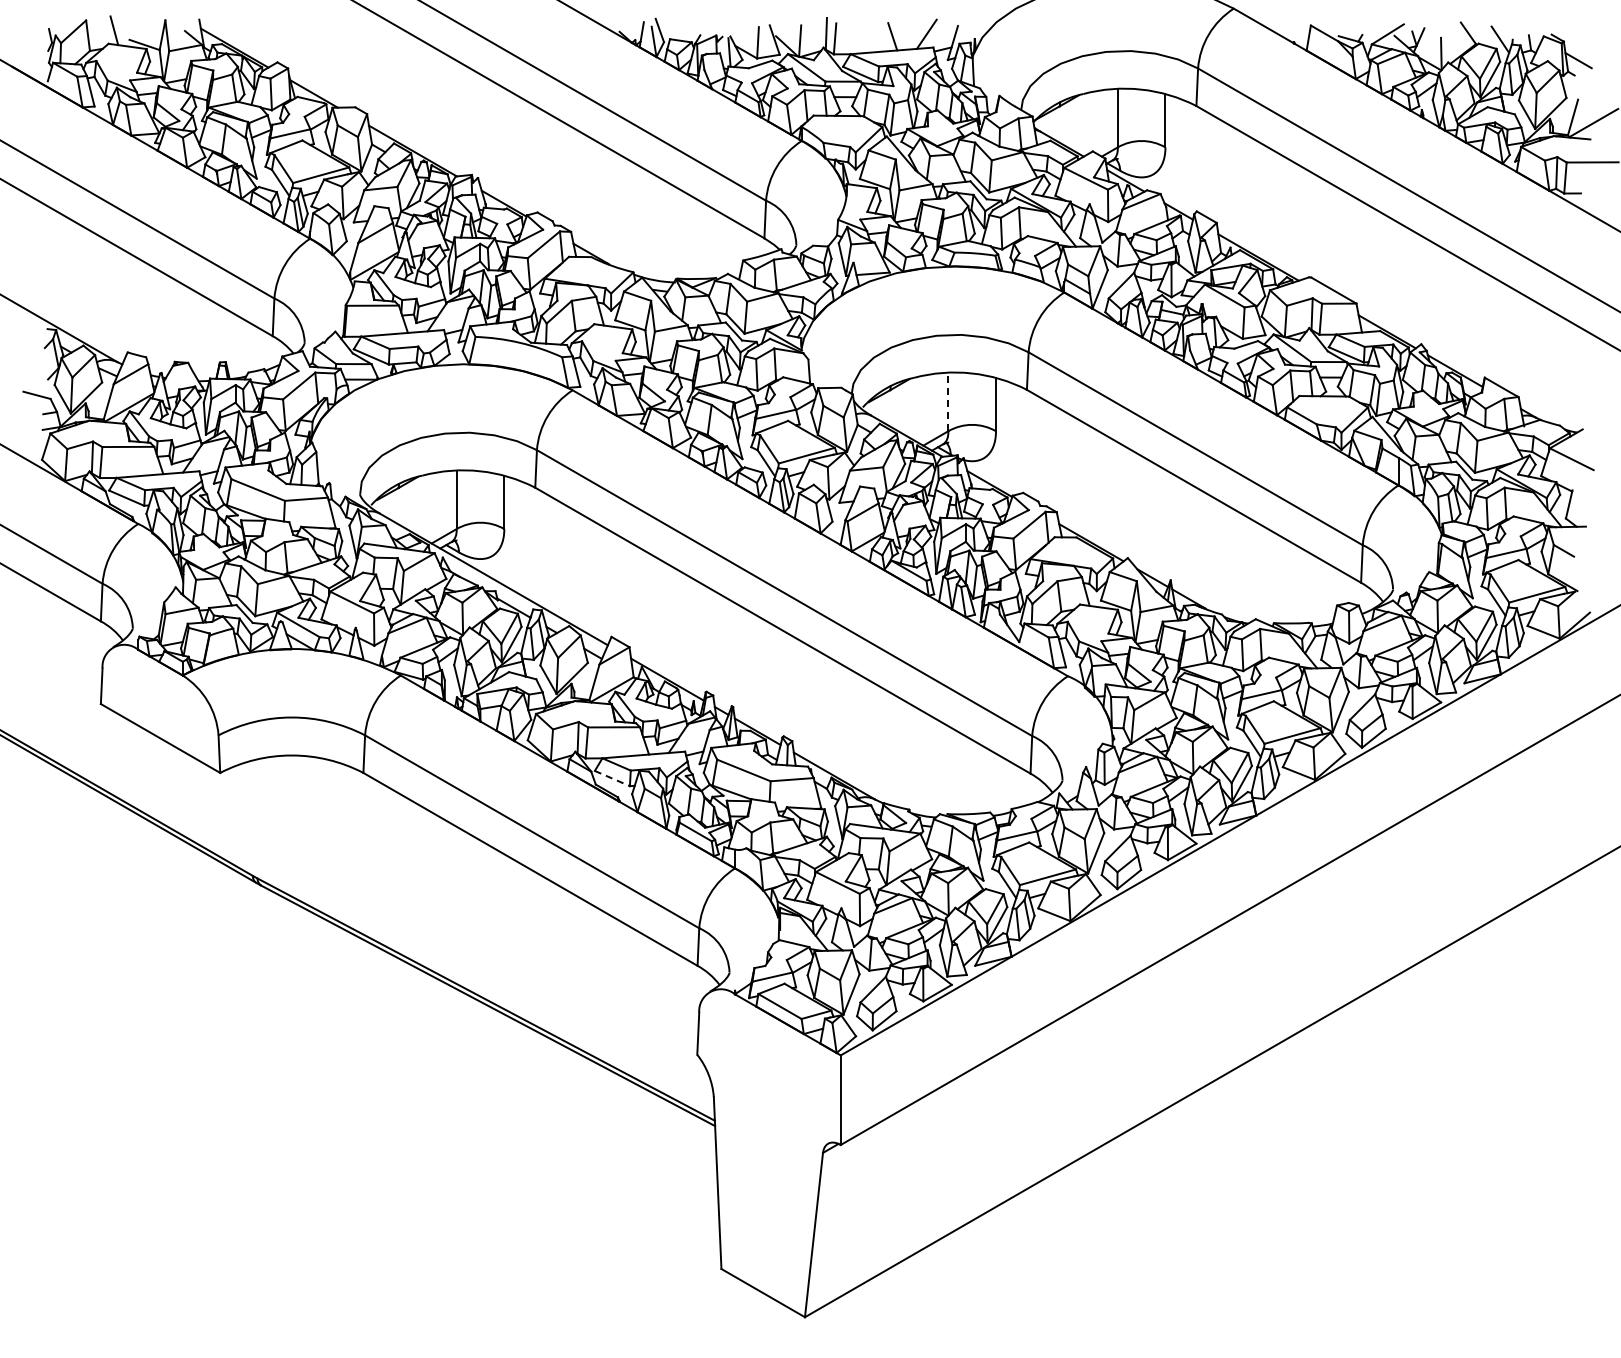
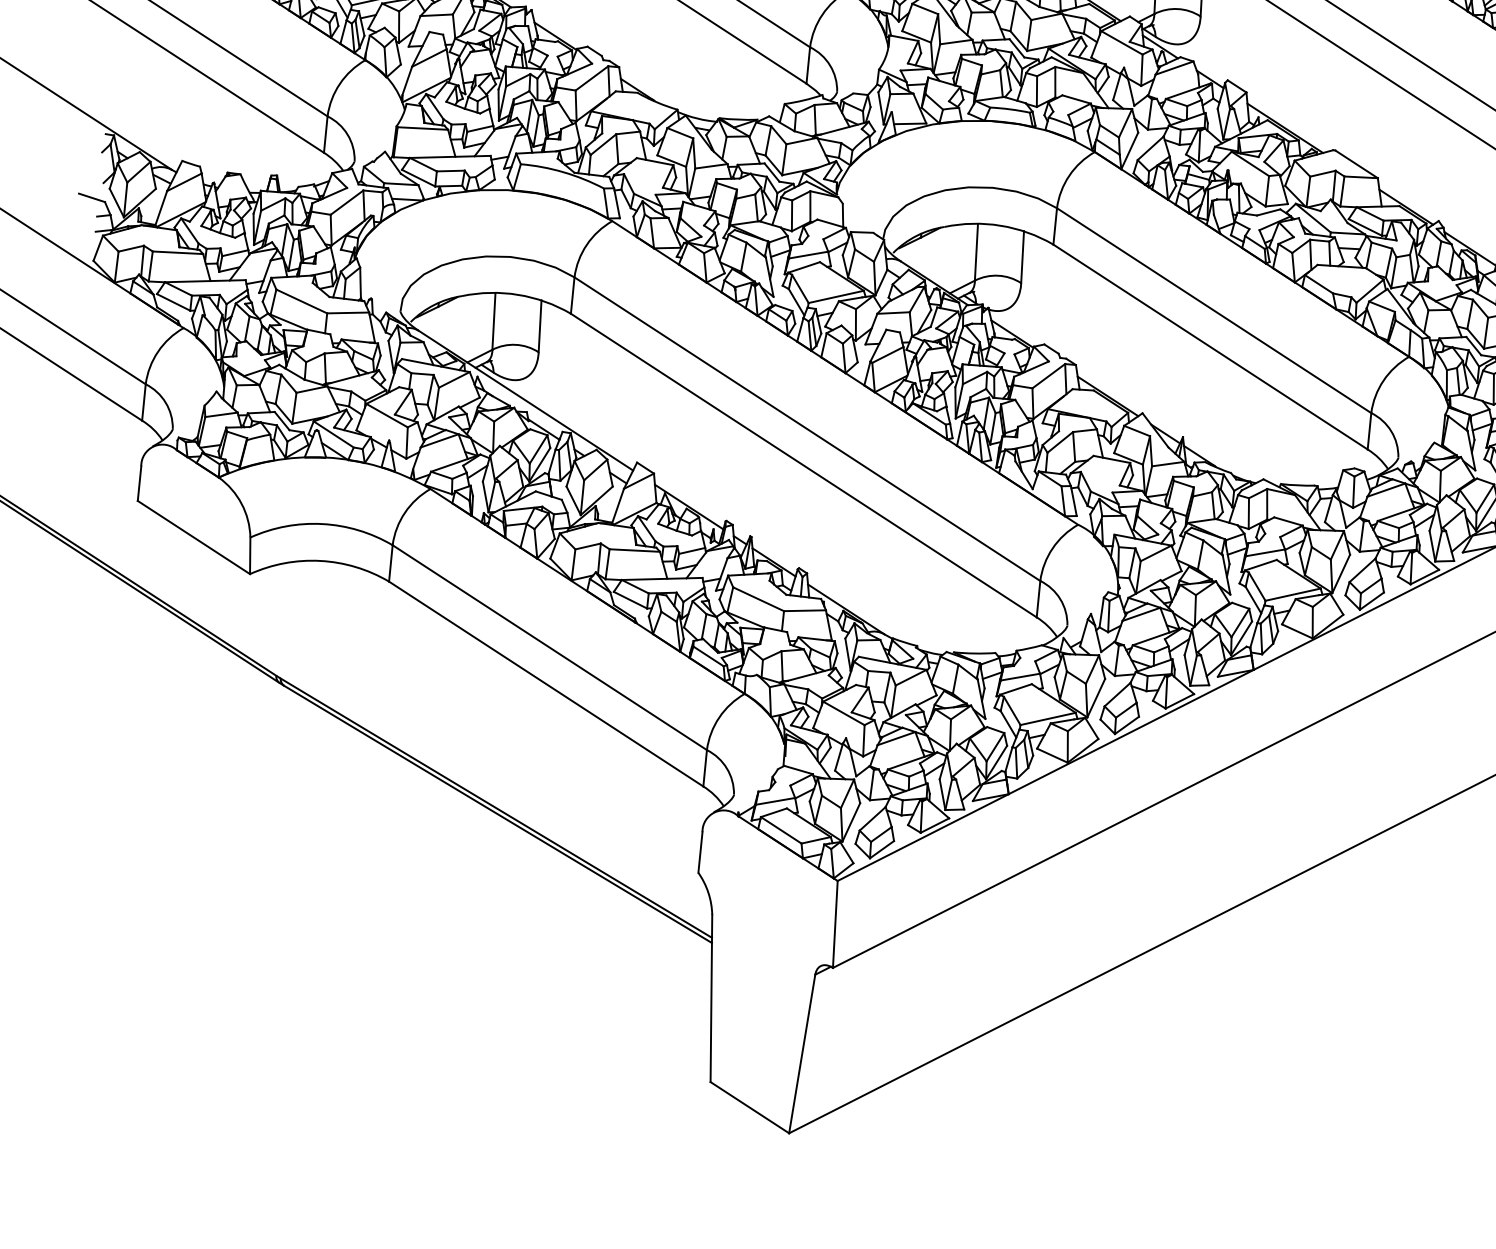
line: (948, 401) -> (976, 251), dashed -> solid
line: (612, 778) -> (630, 600), dashed -> solid

